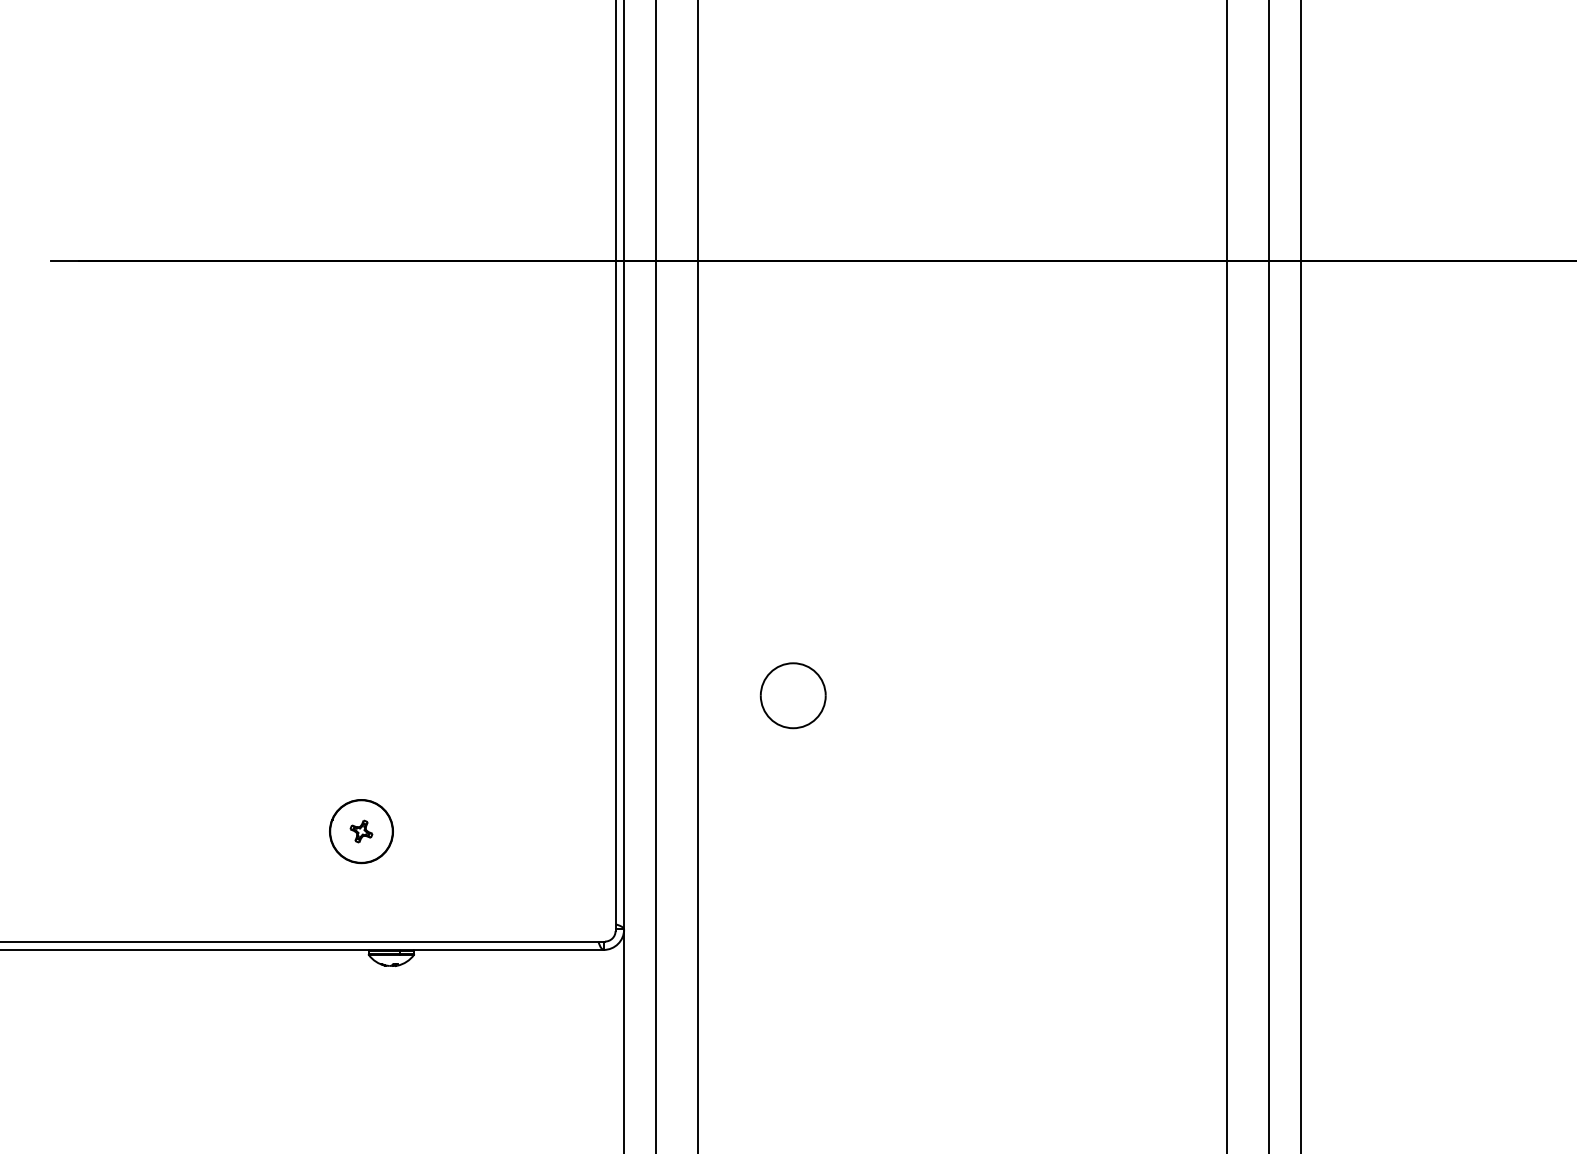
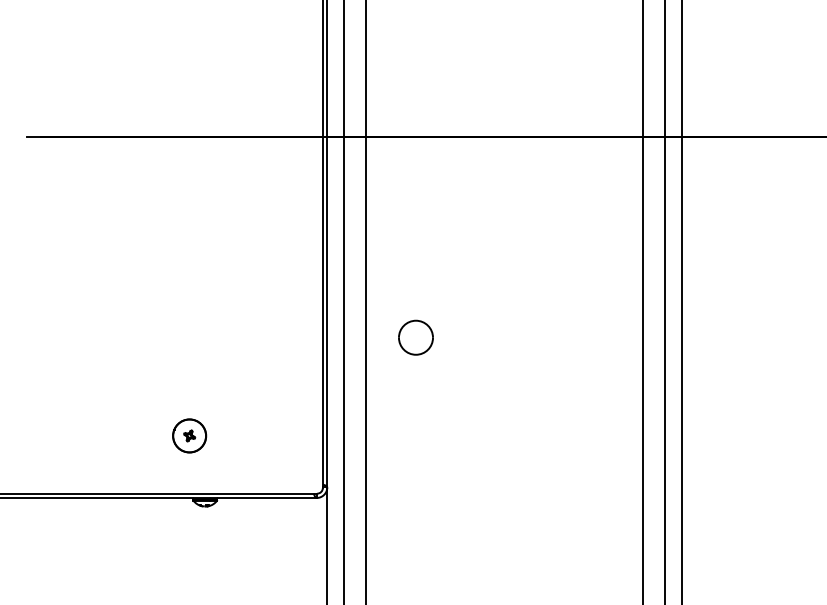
part: (792, 695) -> (415, 337), moved

